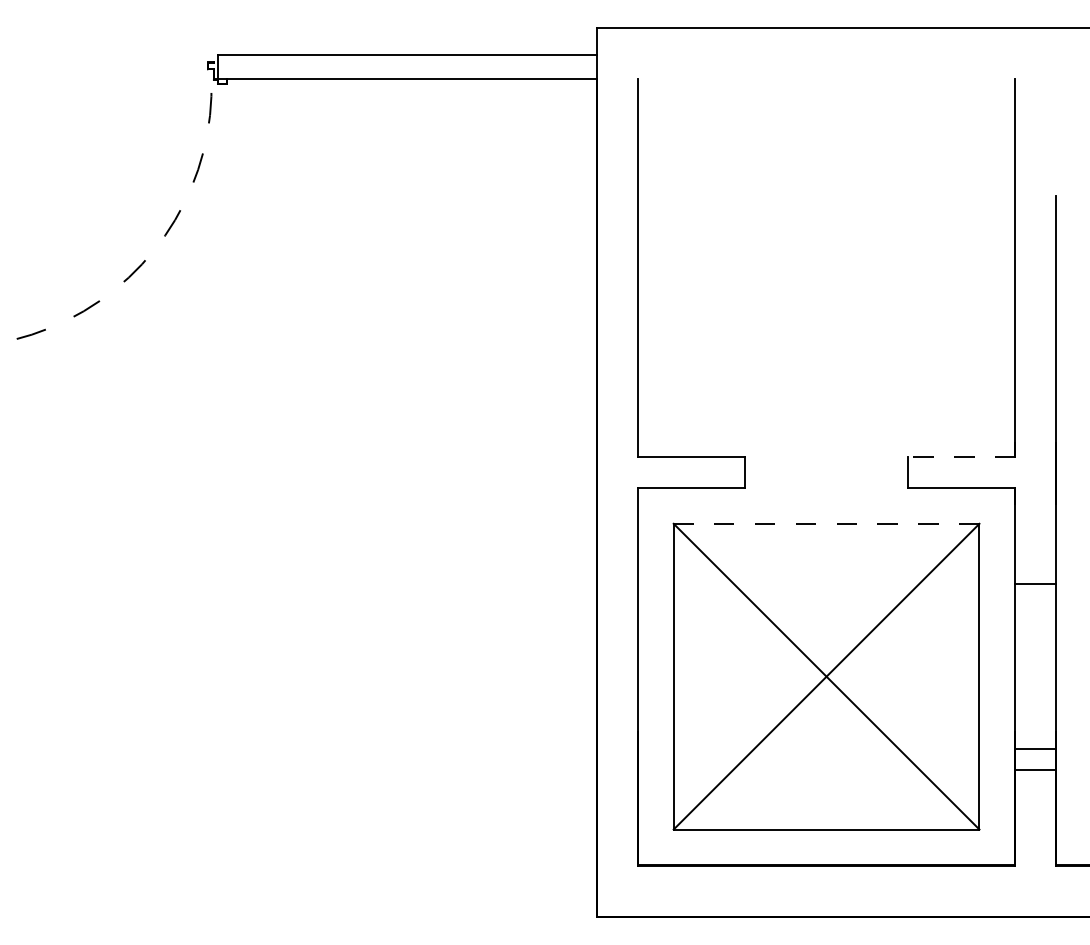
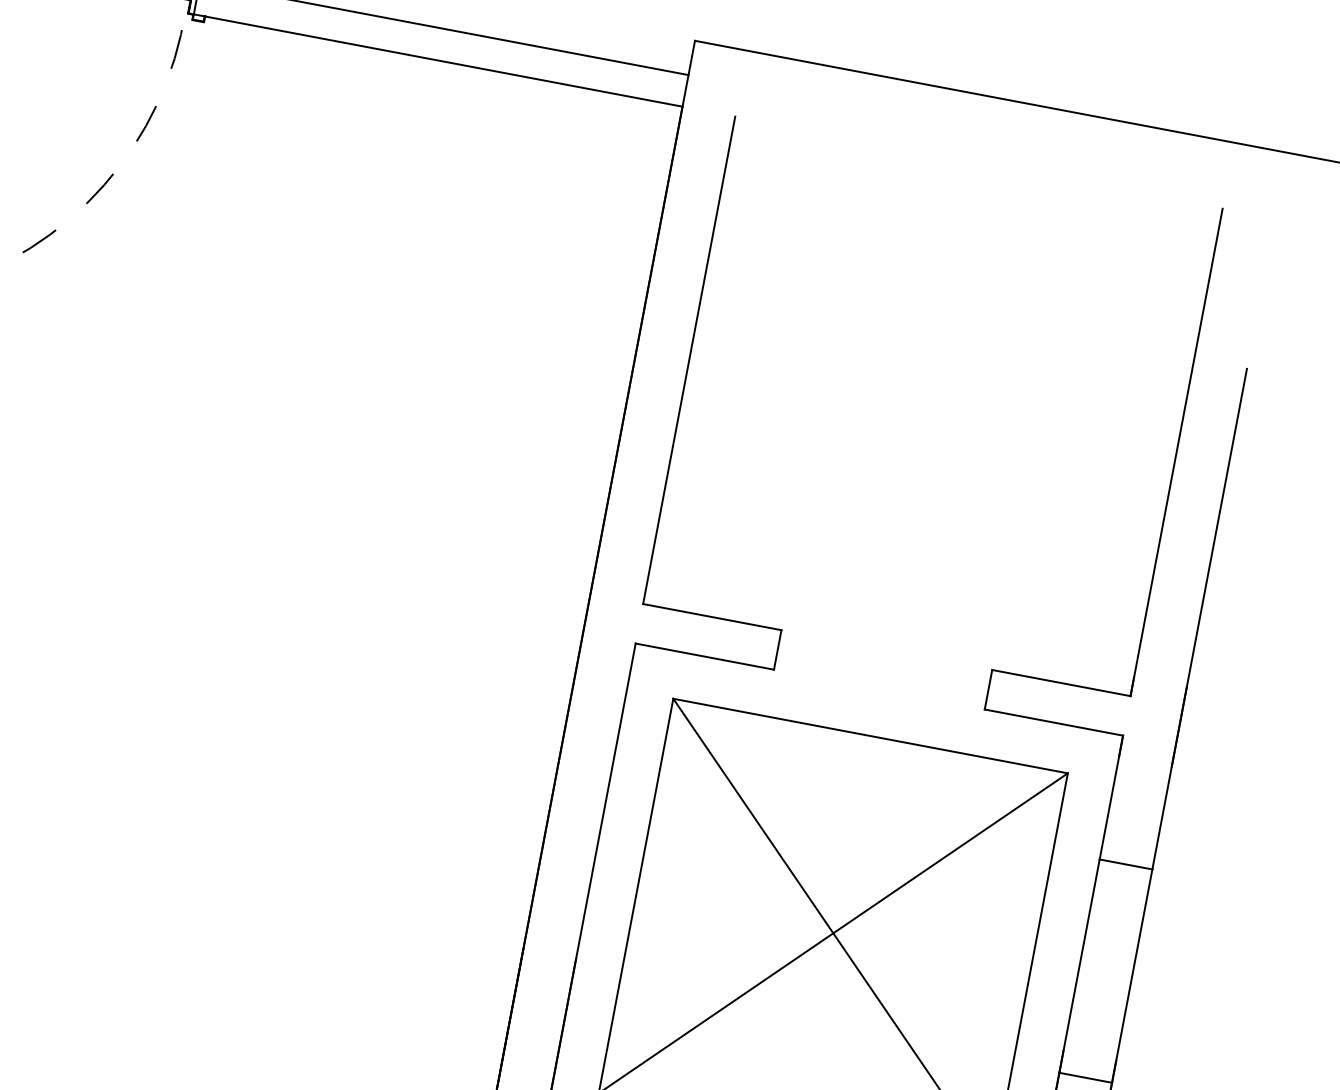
line: (961, 457) -> (1060, 683), dashed -> solid
line: (826, 523) -> (870, 735), dashed -> solid

